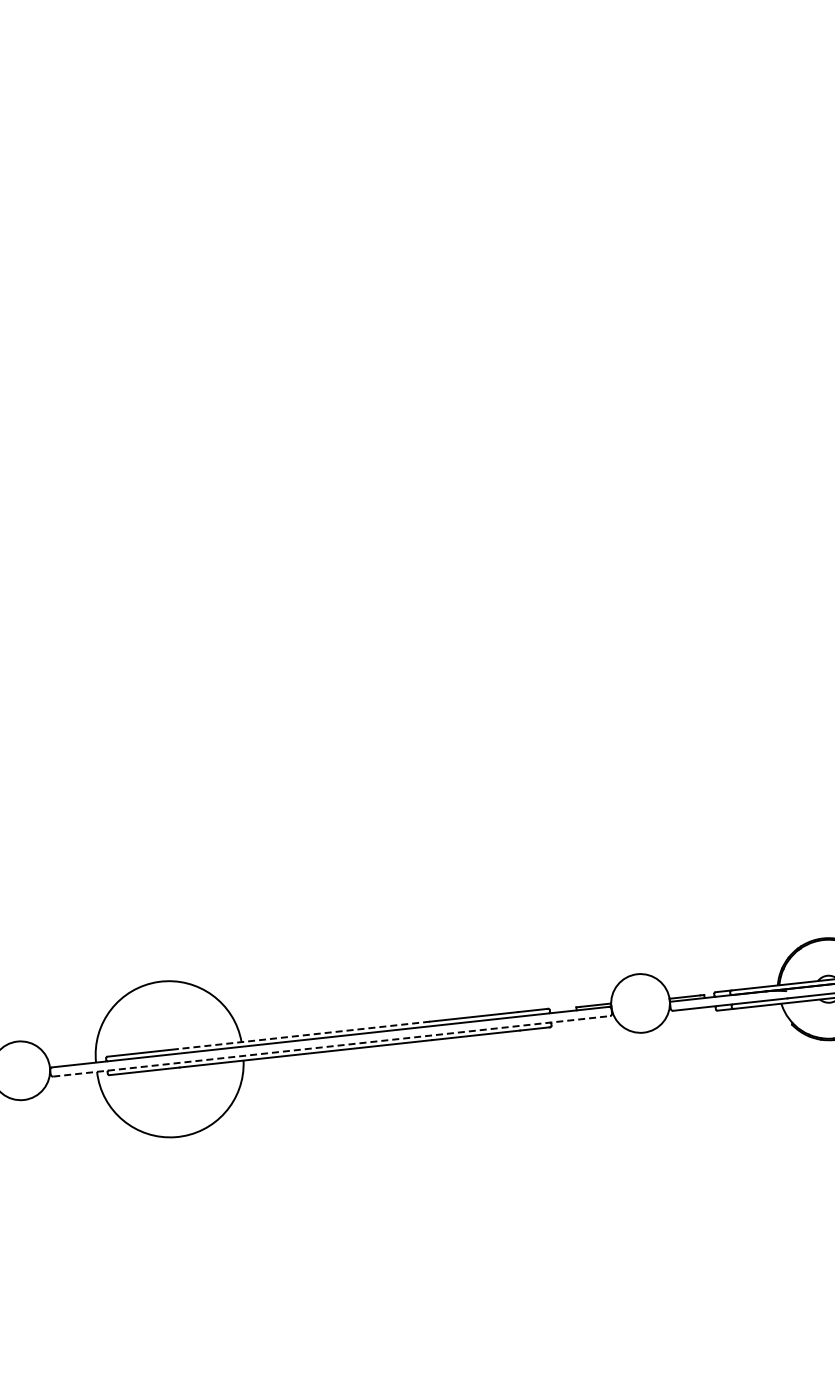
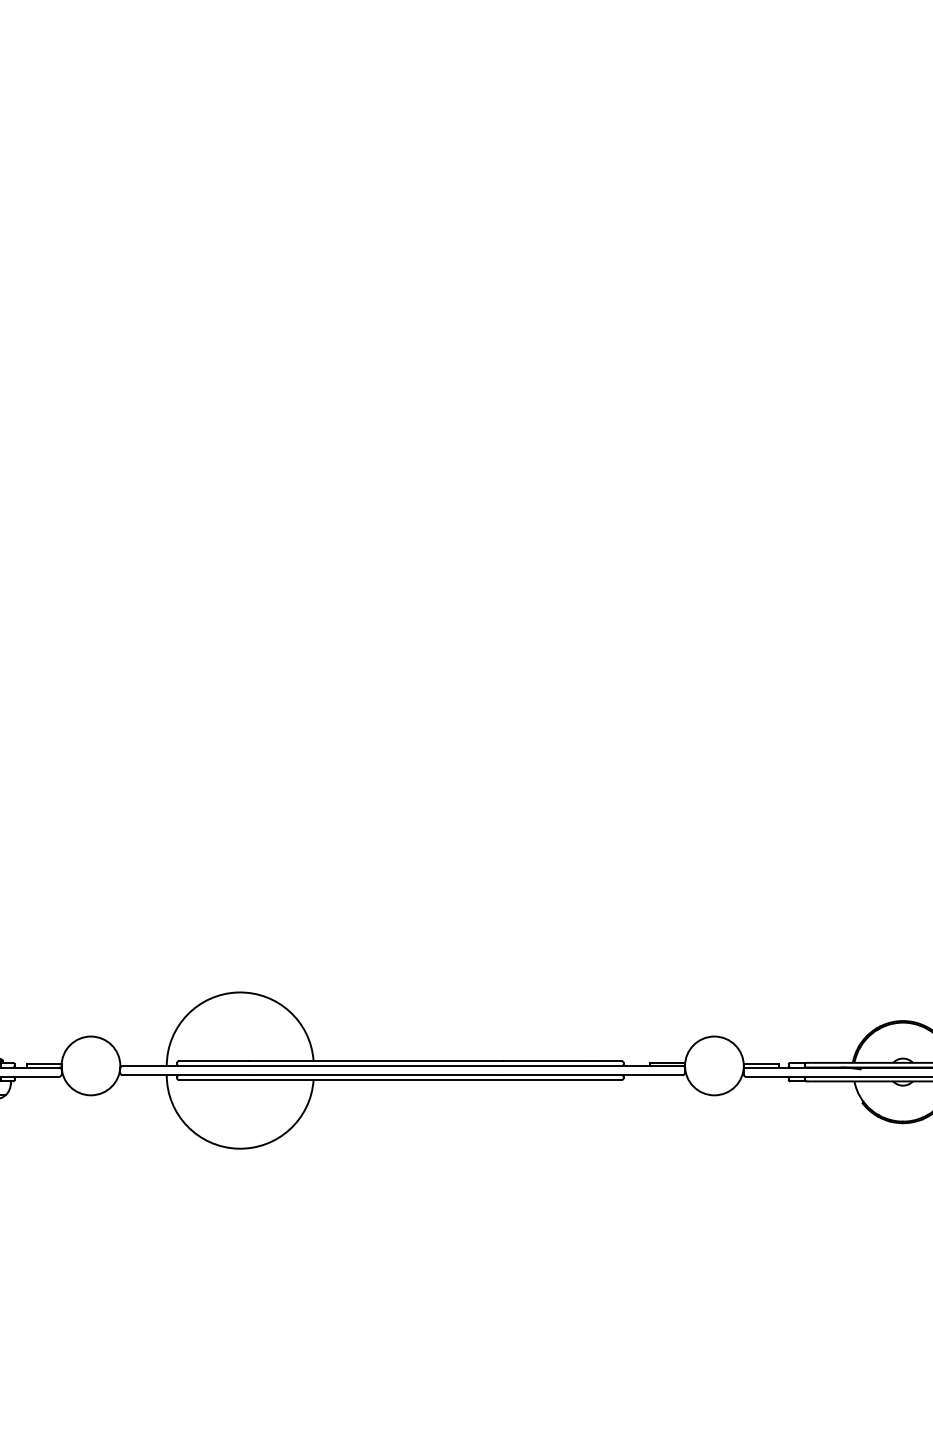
line: (304, 1035) -> (376, 1061), dashed -> solid
line: (332, 1046) -> (403, 1075), dashed -> solid

